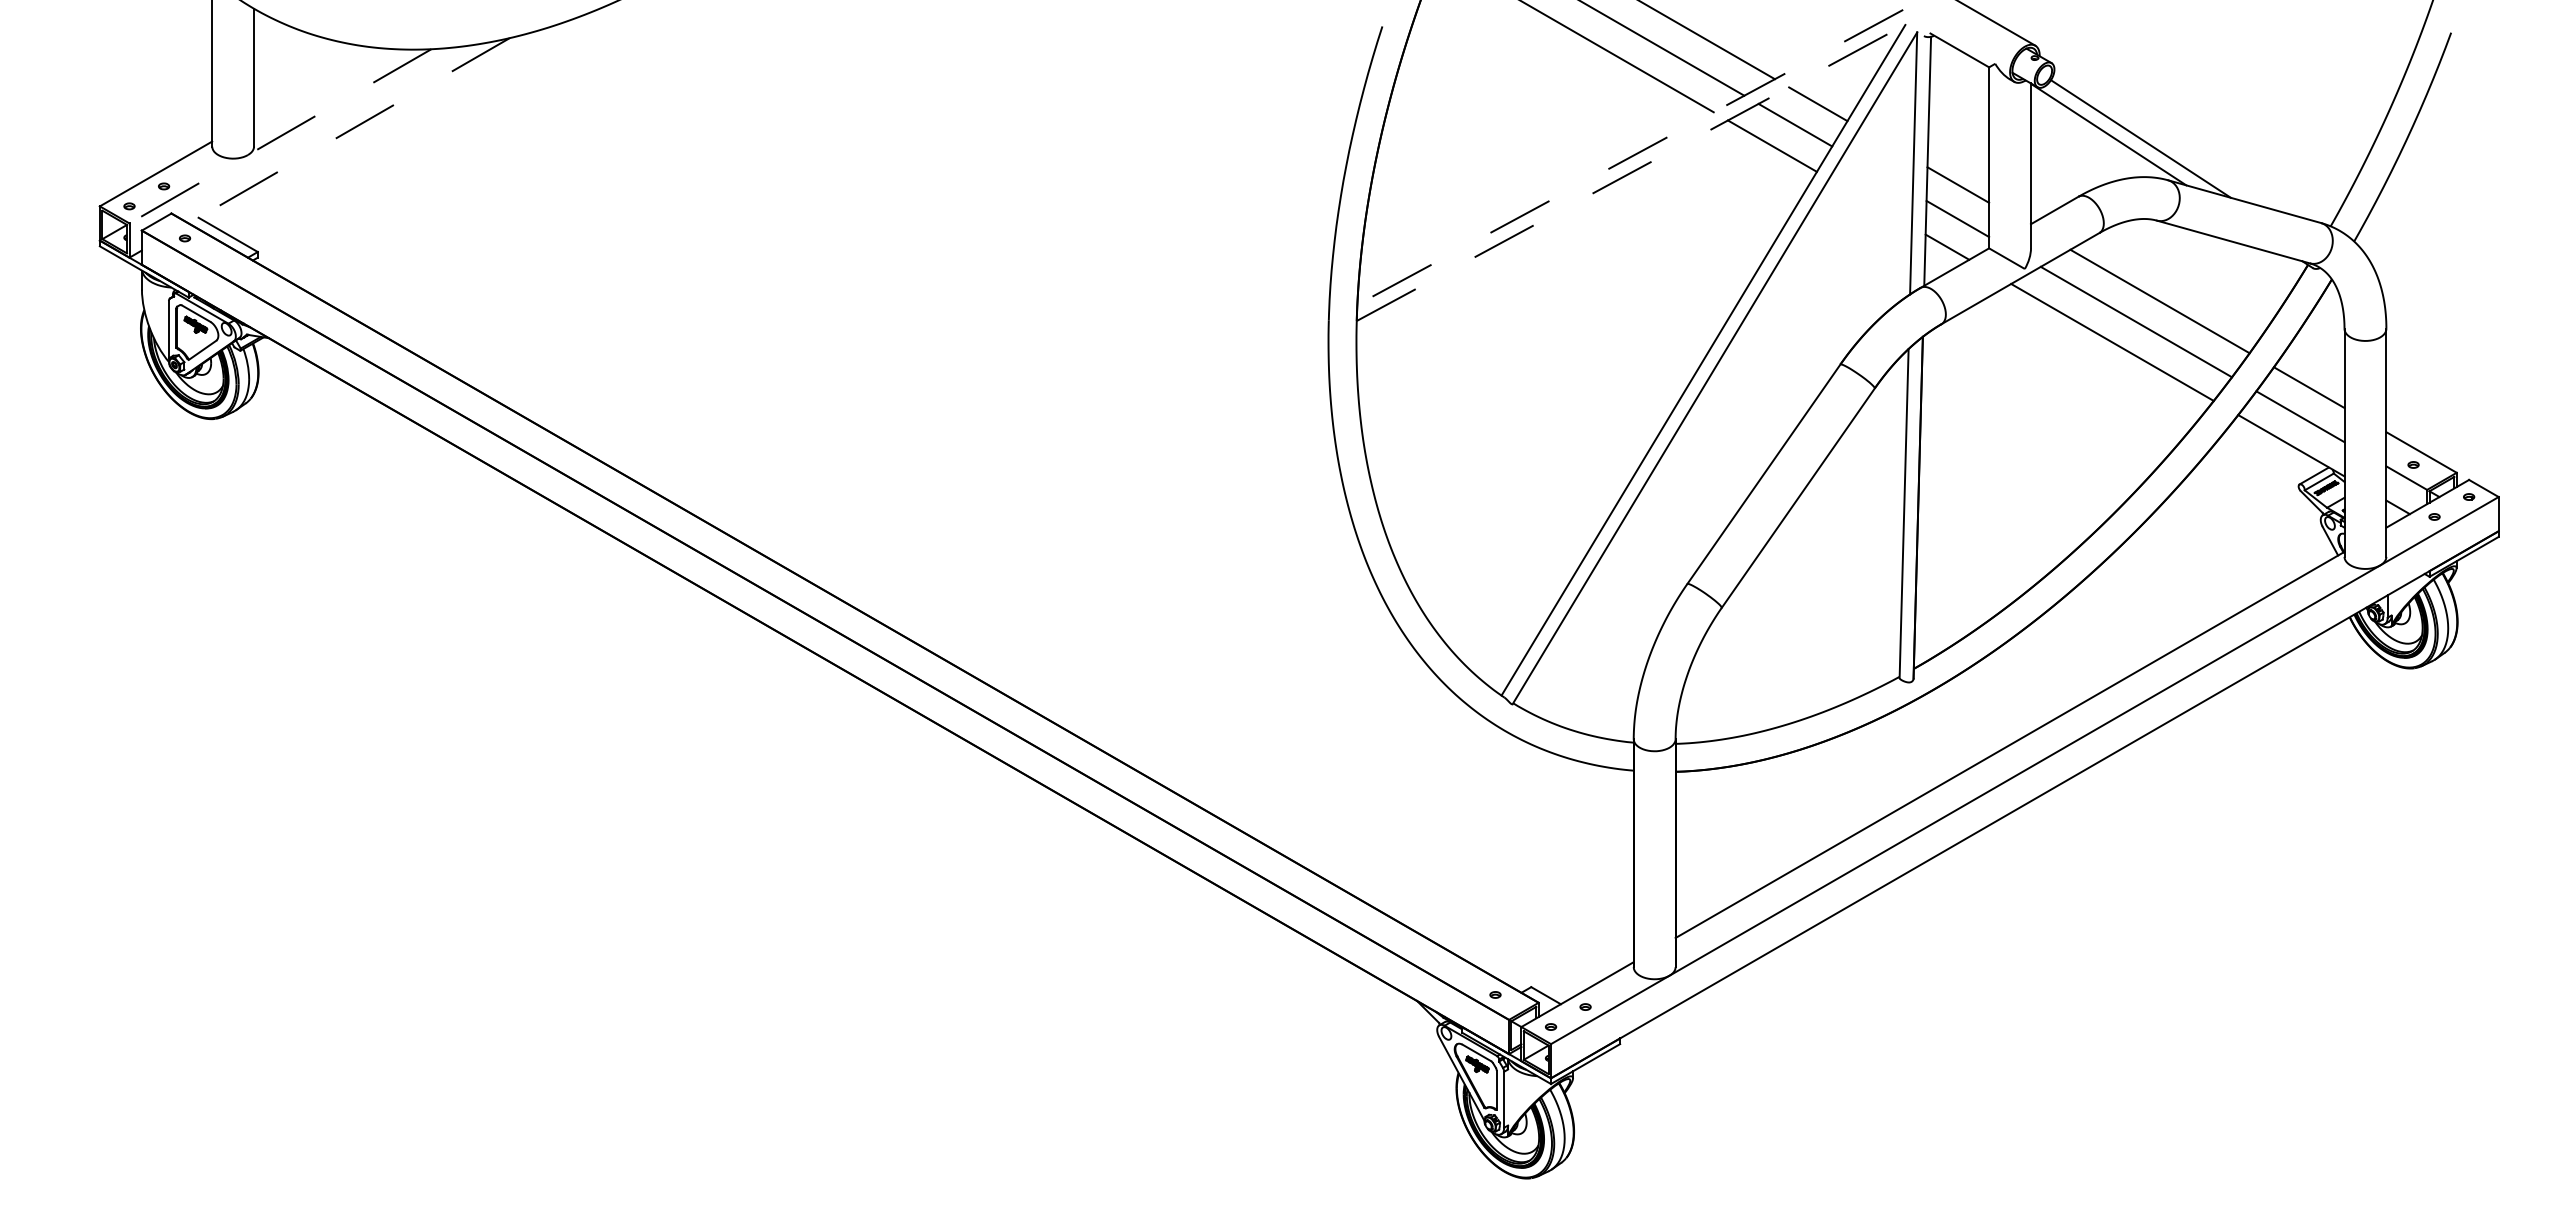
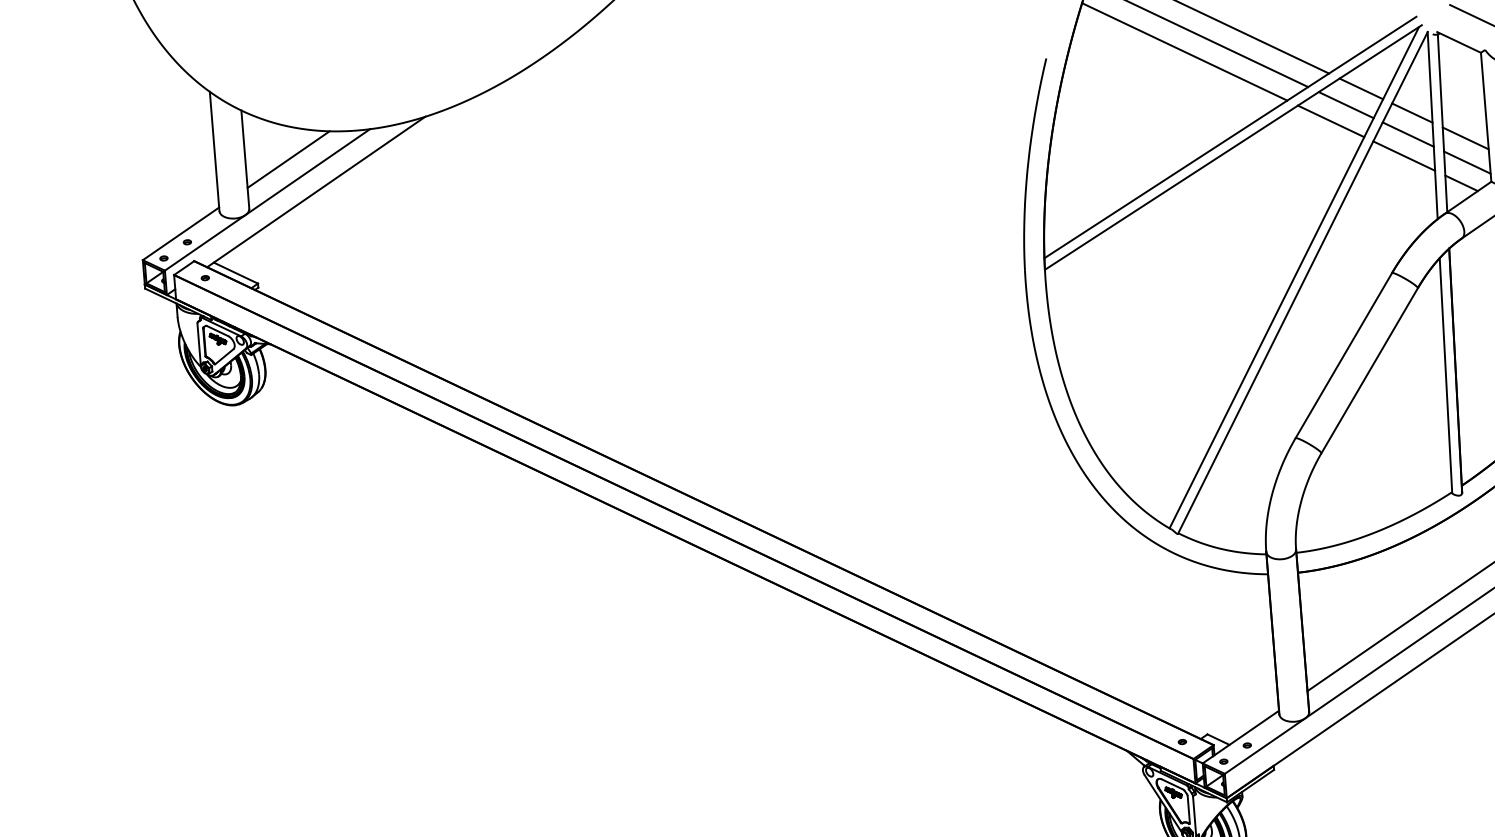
line: (314, 82) -> (288, 159), added
line: (348, 131) -> (315, 192), dashed -> solid
line: (280, 136) -> (267, 200), dashed -> solid
line: (1886, 143) -> (1412, 112), added
line: (1629, 157) -> (1229, 137), dashed -> solid
line: (1633, 171) -> (1233, 147), dashed -> solid
line: (1878, 173) -> (1408, 134), added
line: (1870, 202) -> (1404, 155), added

